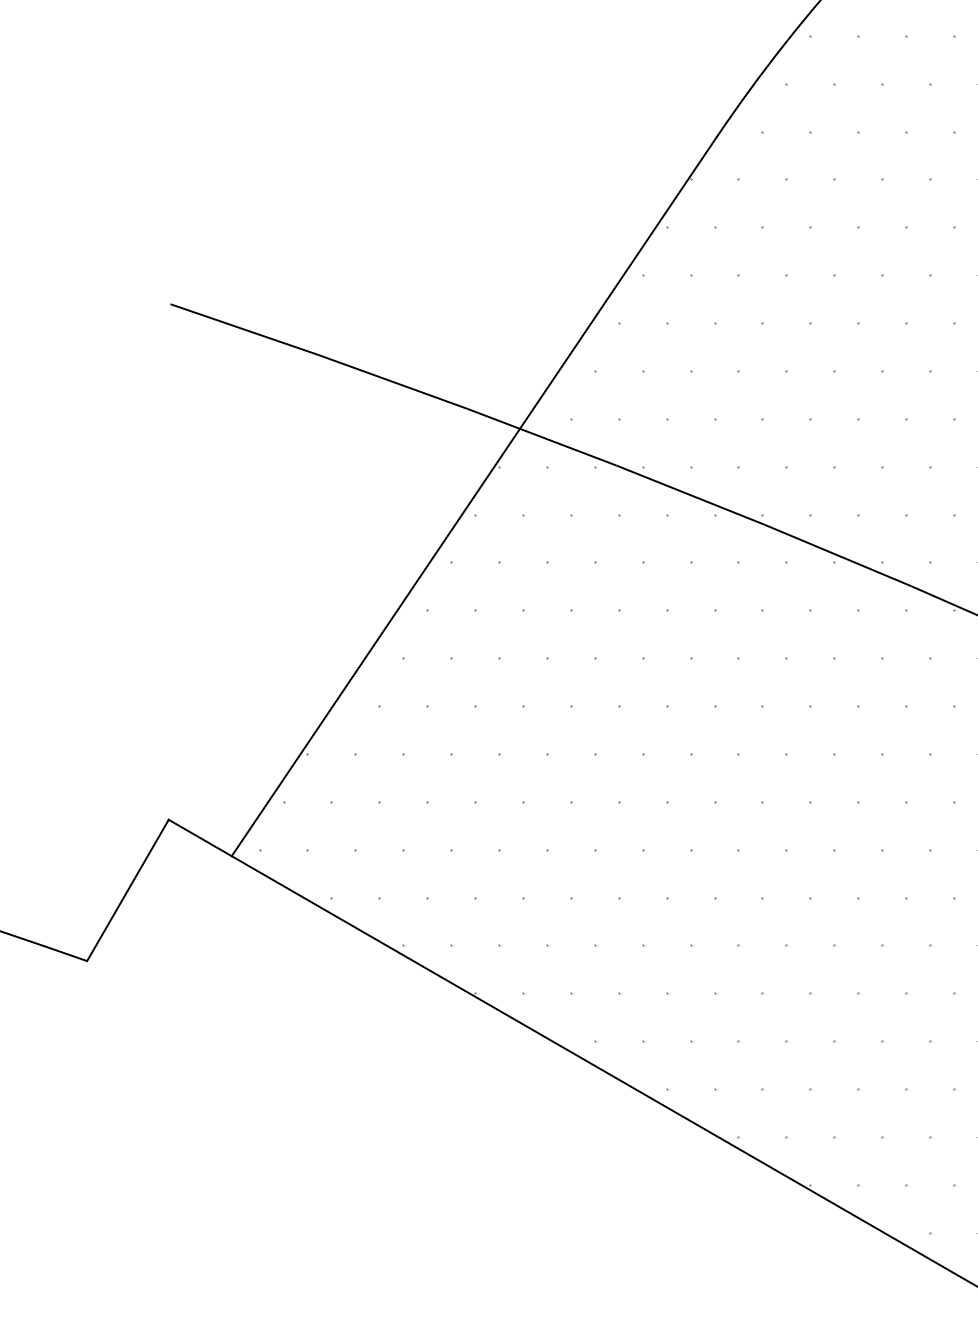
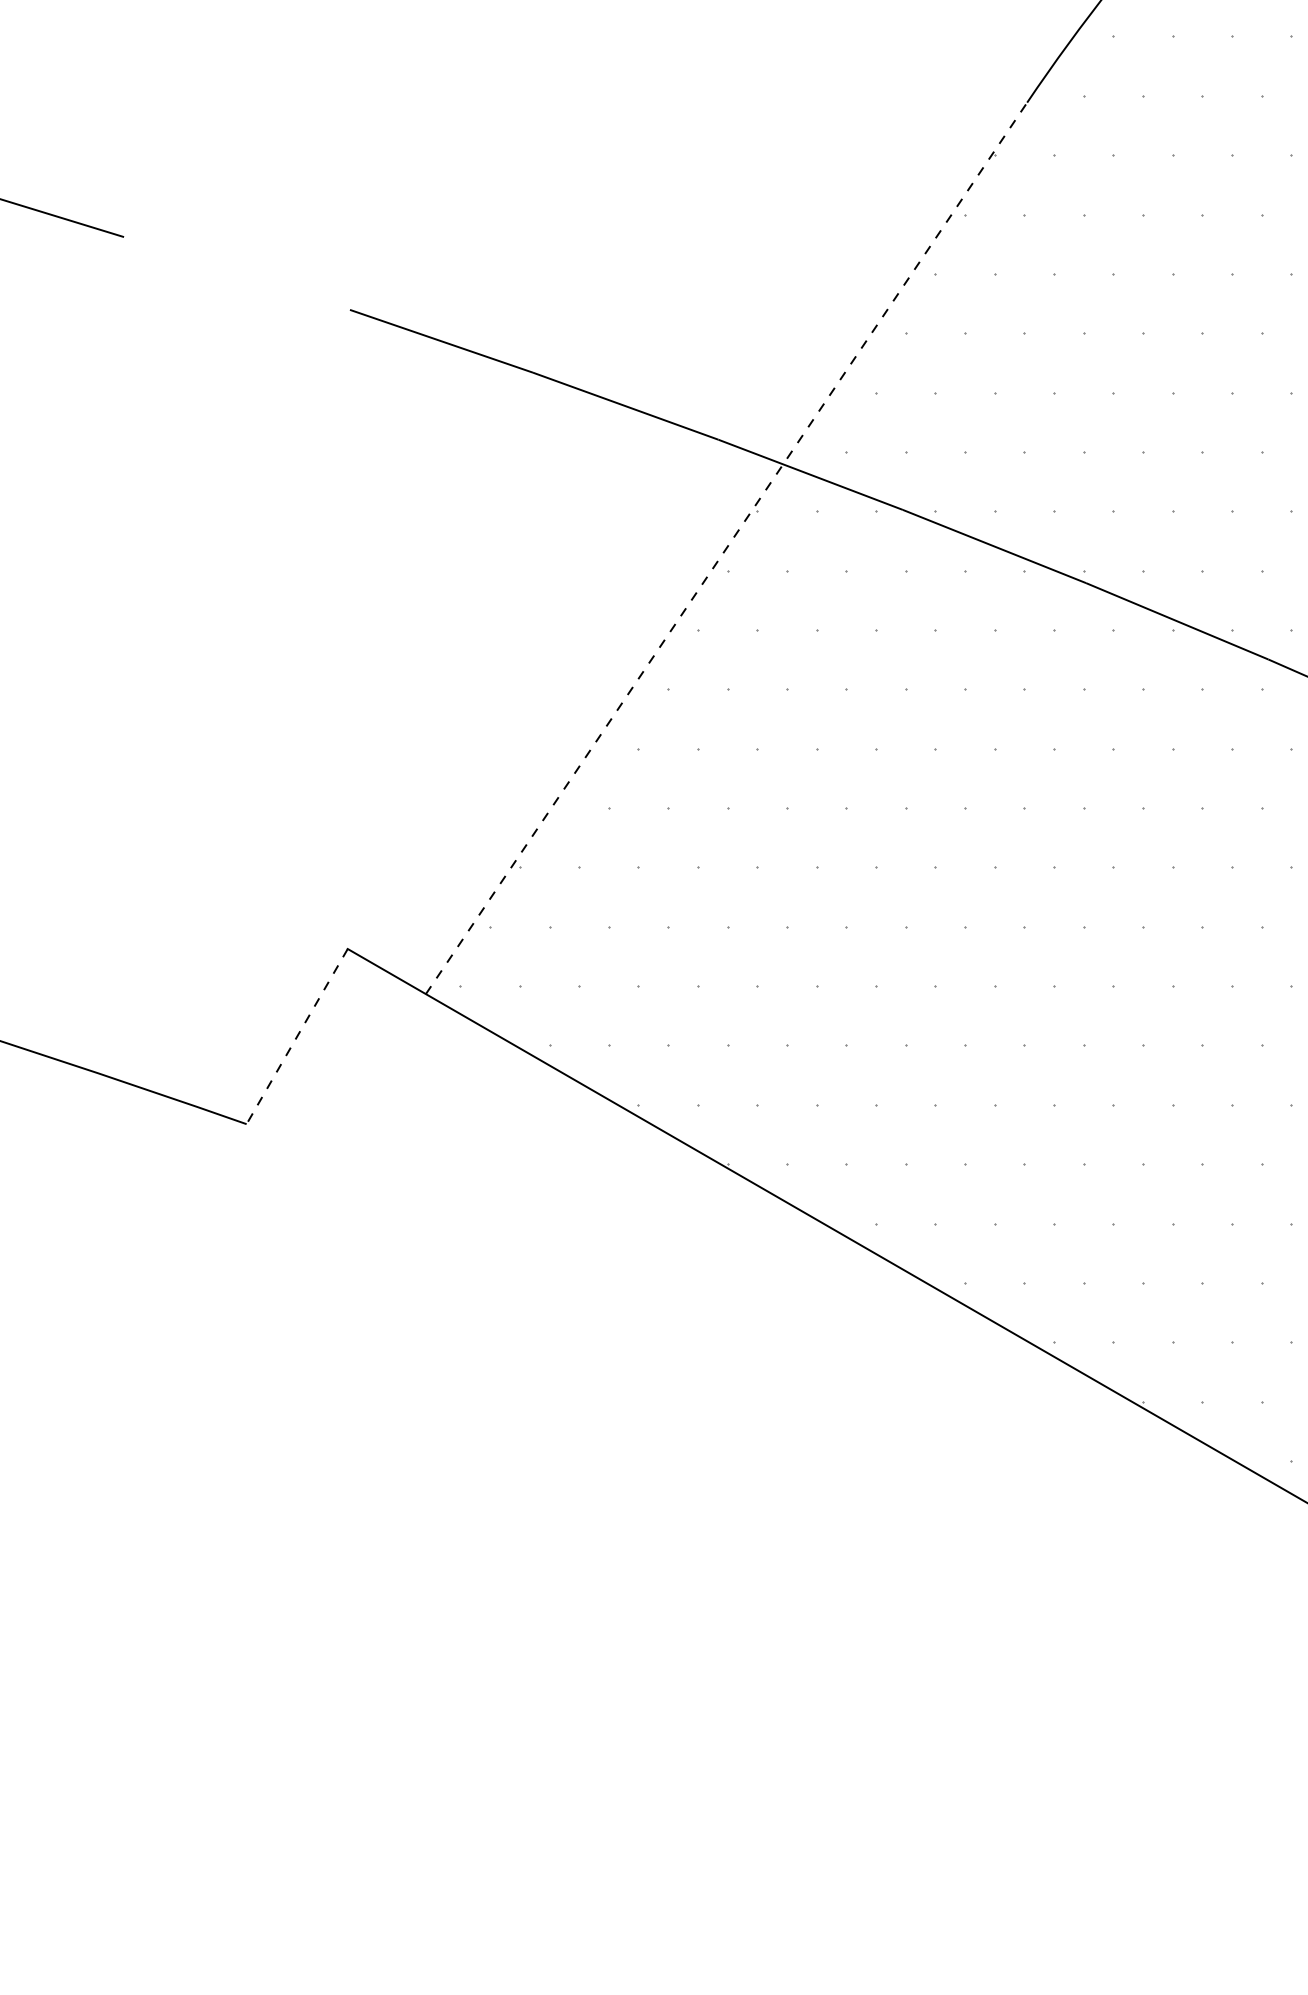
line: (474, 496) -> (726, 548), solid -> dashed
line: (127, 891) -> (296, 1037), solid -> dashed

